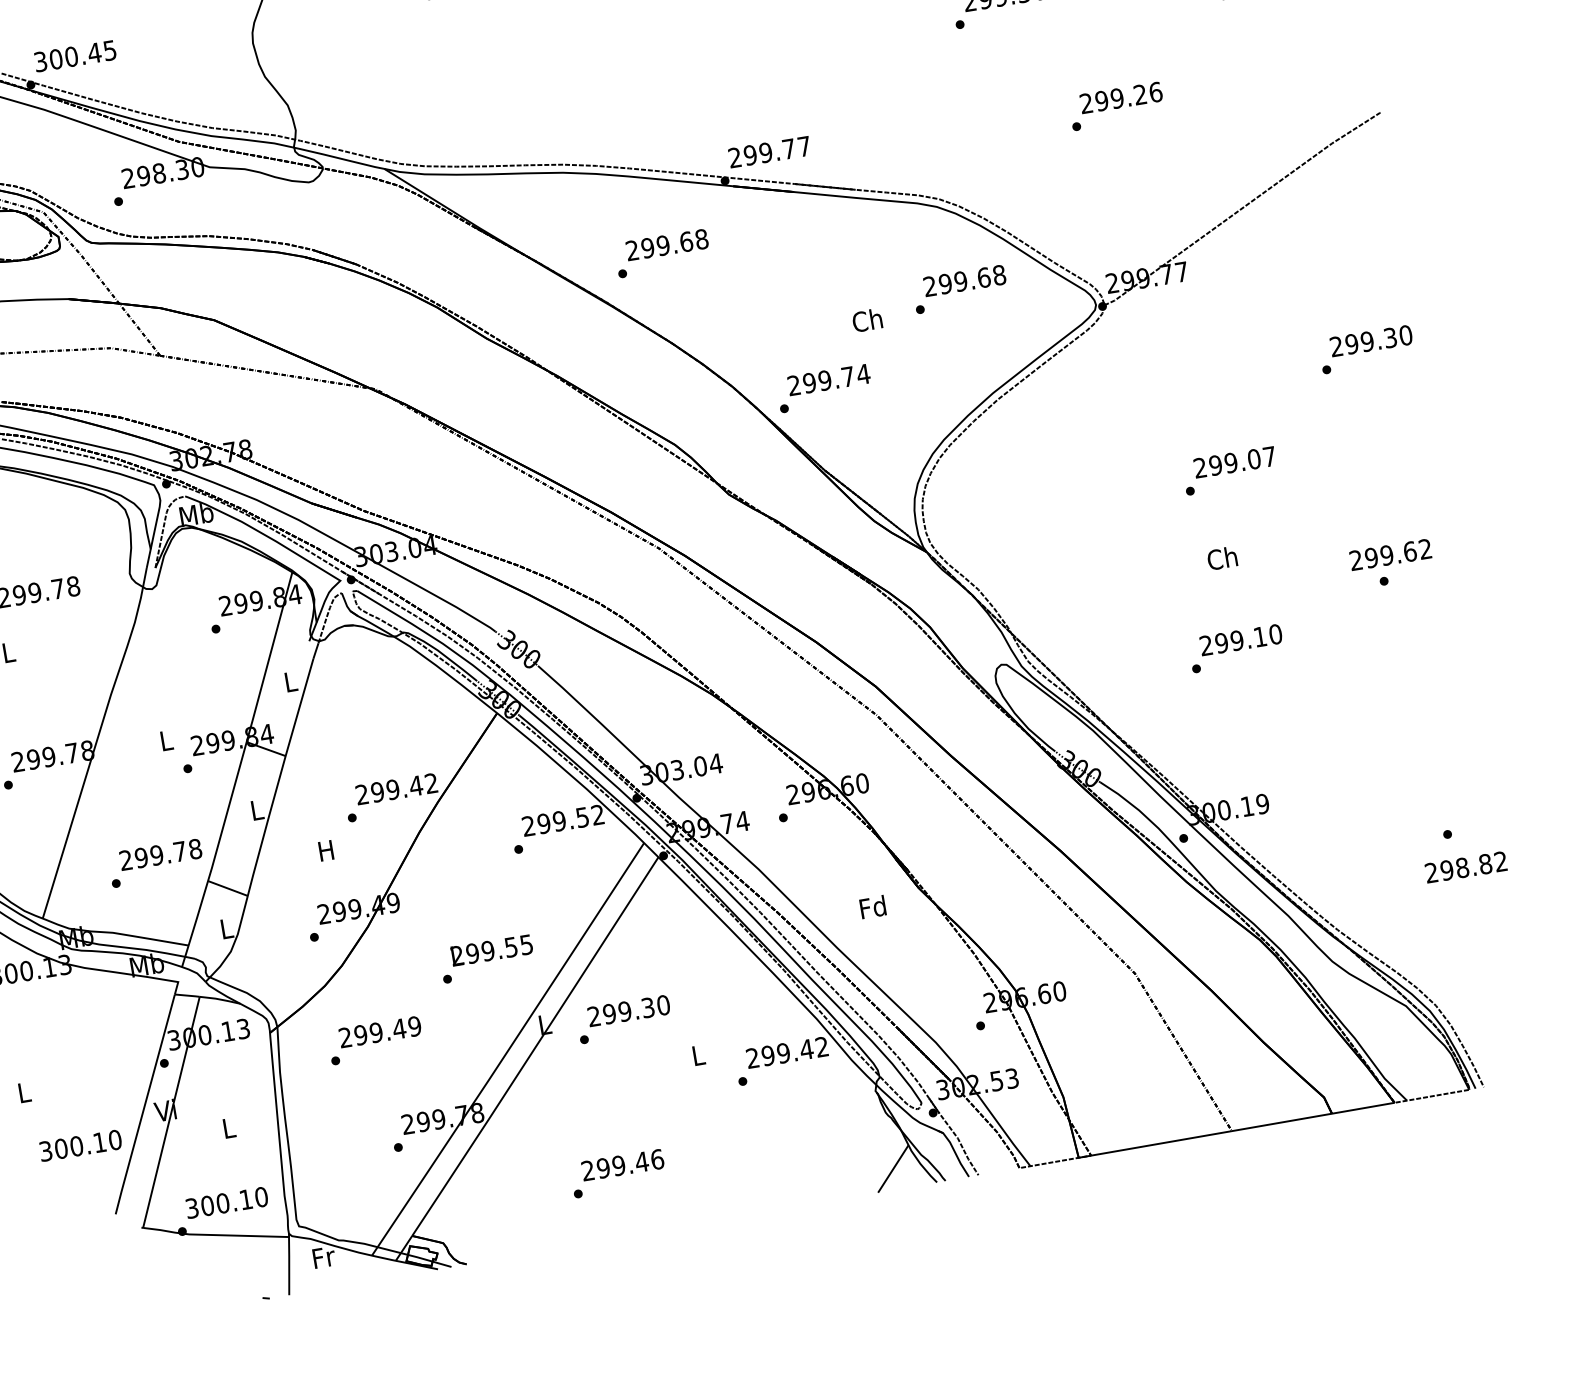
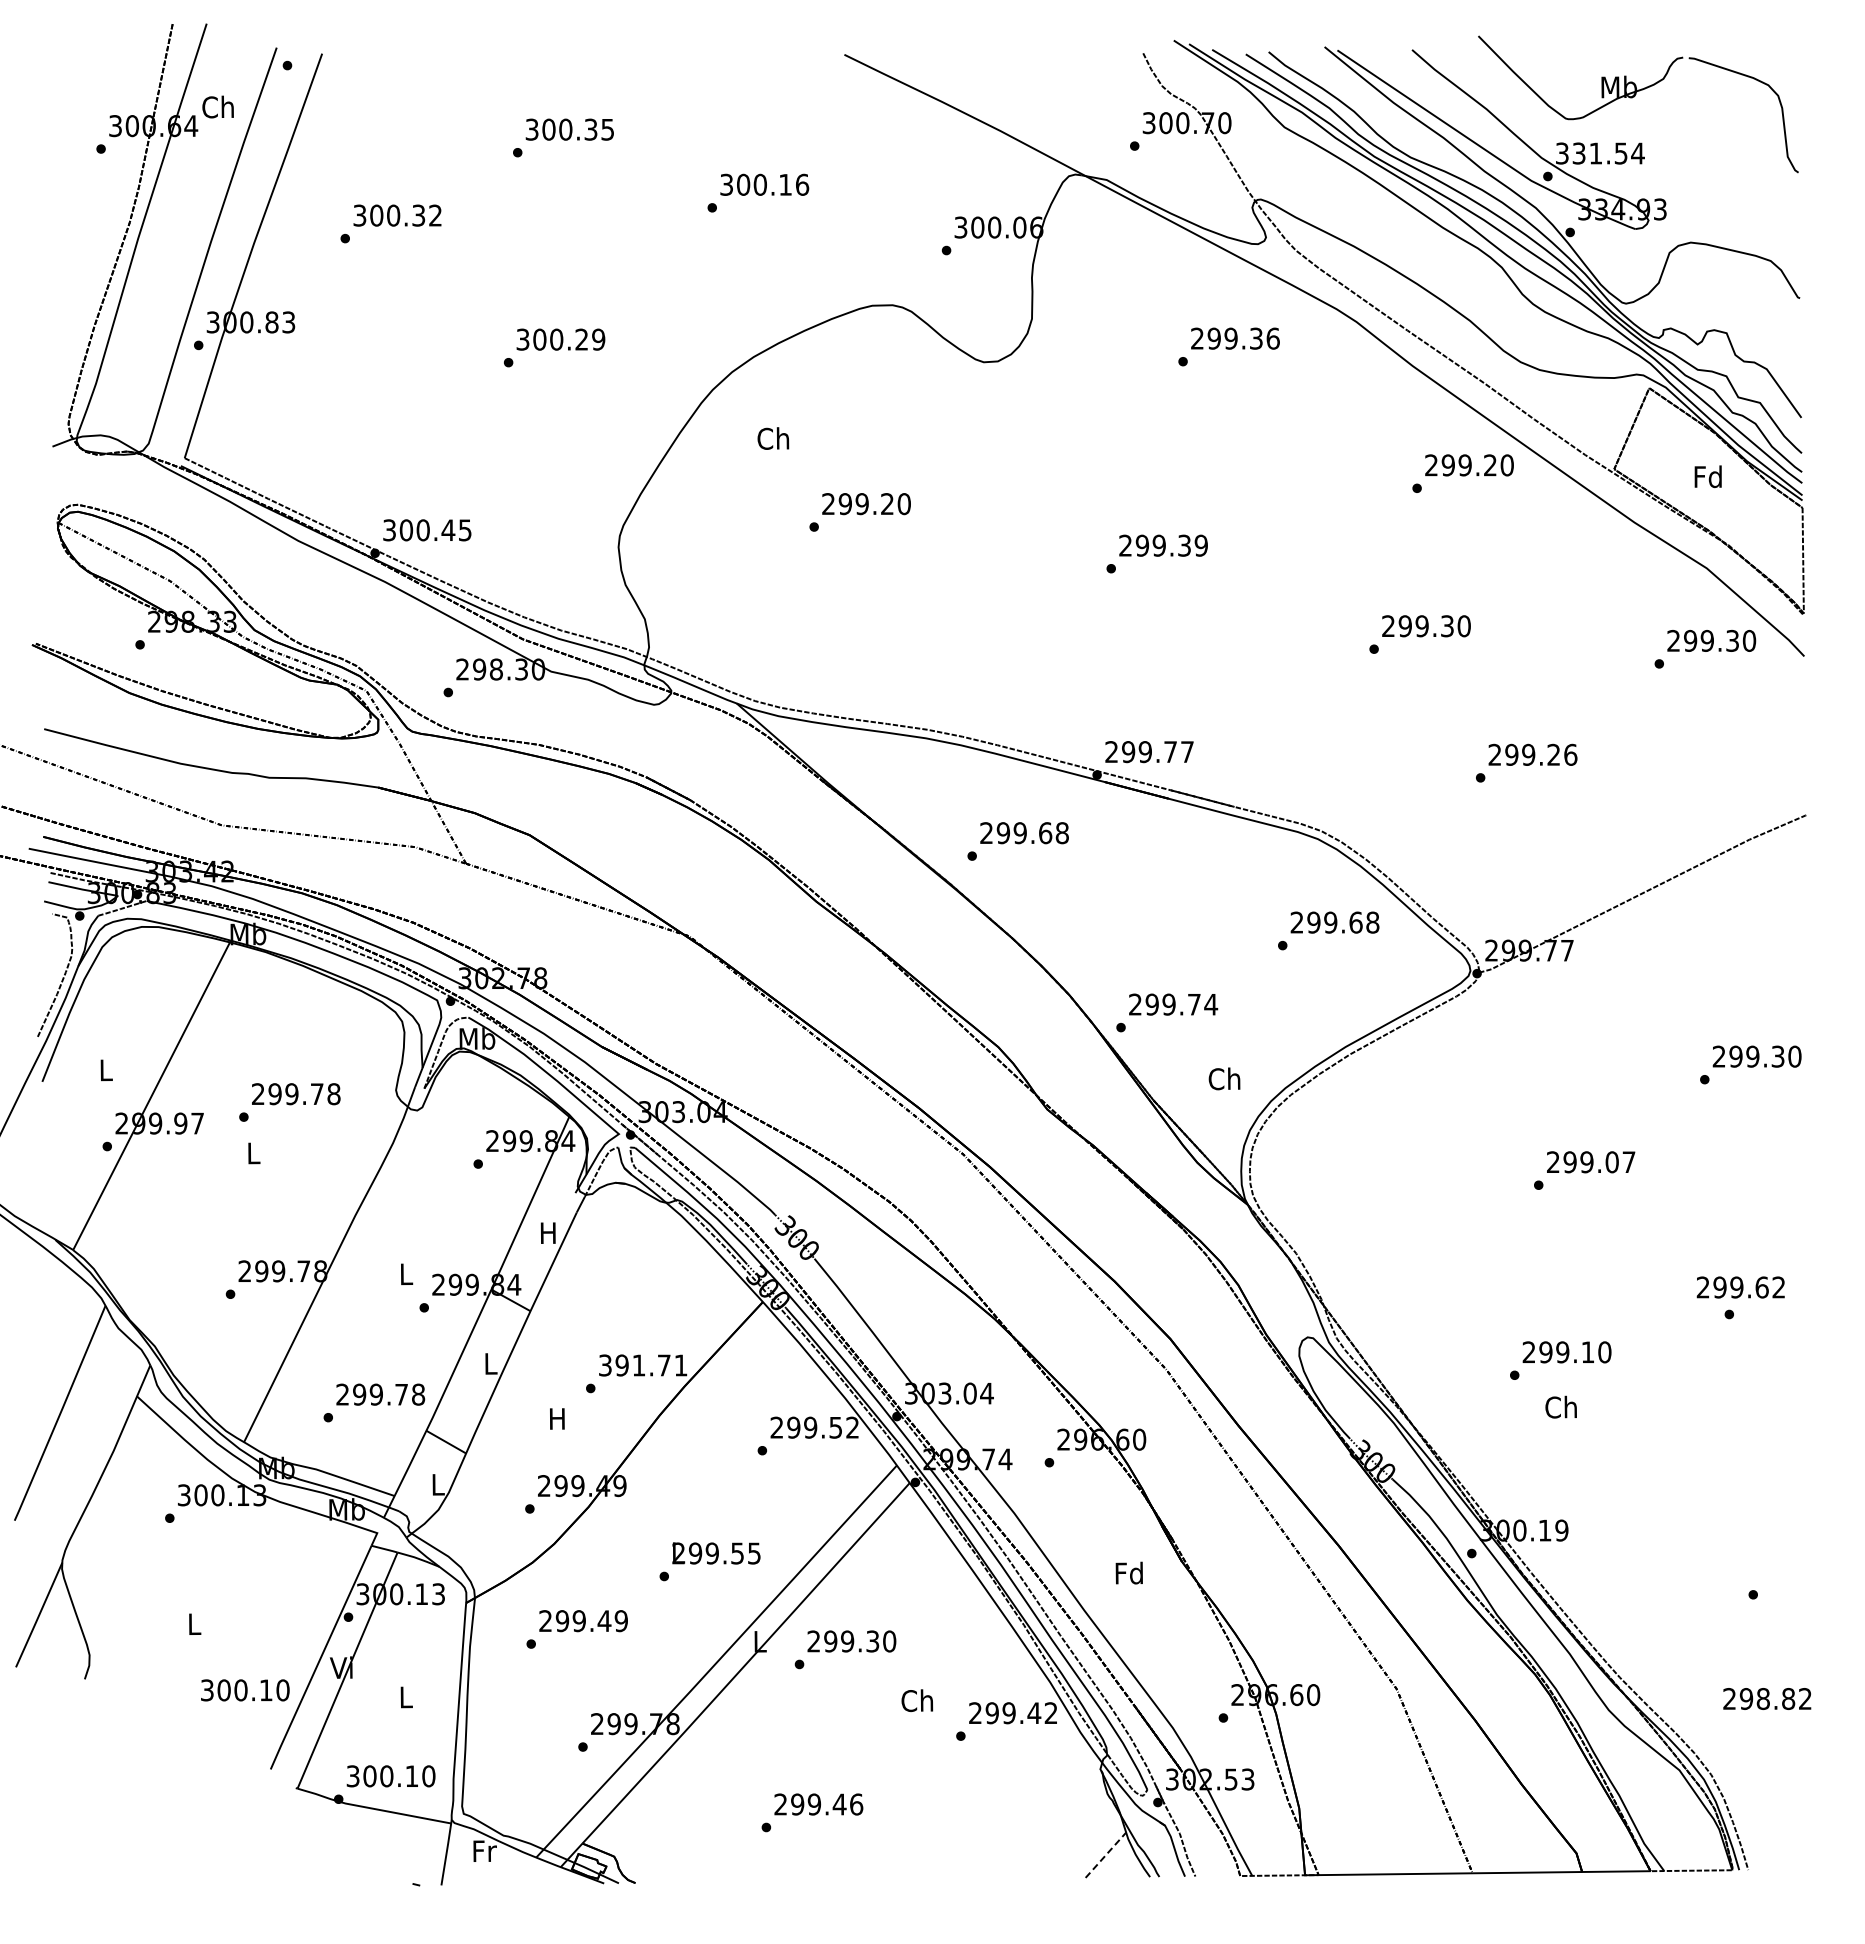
text: (867, 320) -> (1224, 1078), moved
text: (1221, 557) -> (1560, 1406), moved
text: (289, 681) -> (547, 1232), L -> H
text: (397, 789) -> (643, 1365), 299.42 -> 391.71
text: (1466, 866) -> (1767, 1698), moved
text: (697, 1055) -> (917, 1700), L -> Ch
line: (893, 1168) -> (1106, 1854), solid -> dashed

